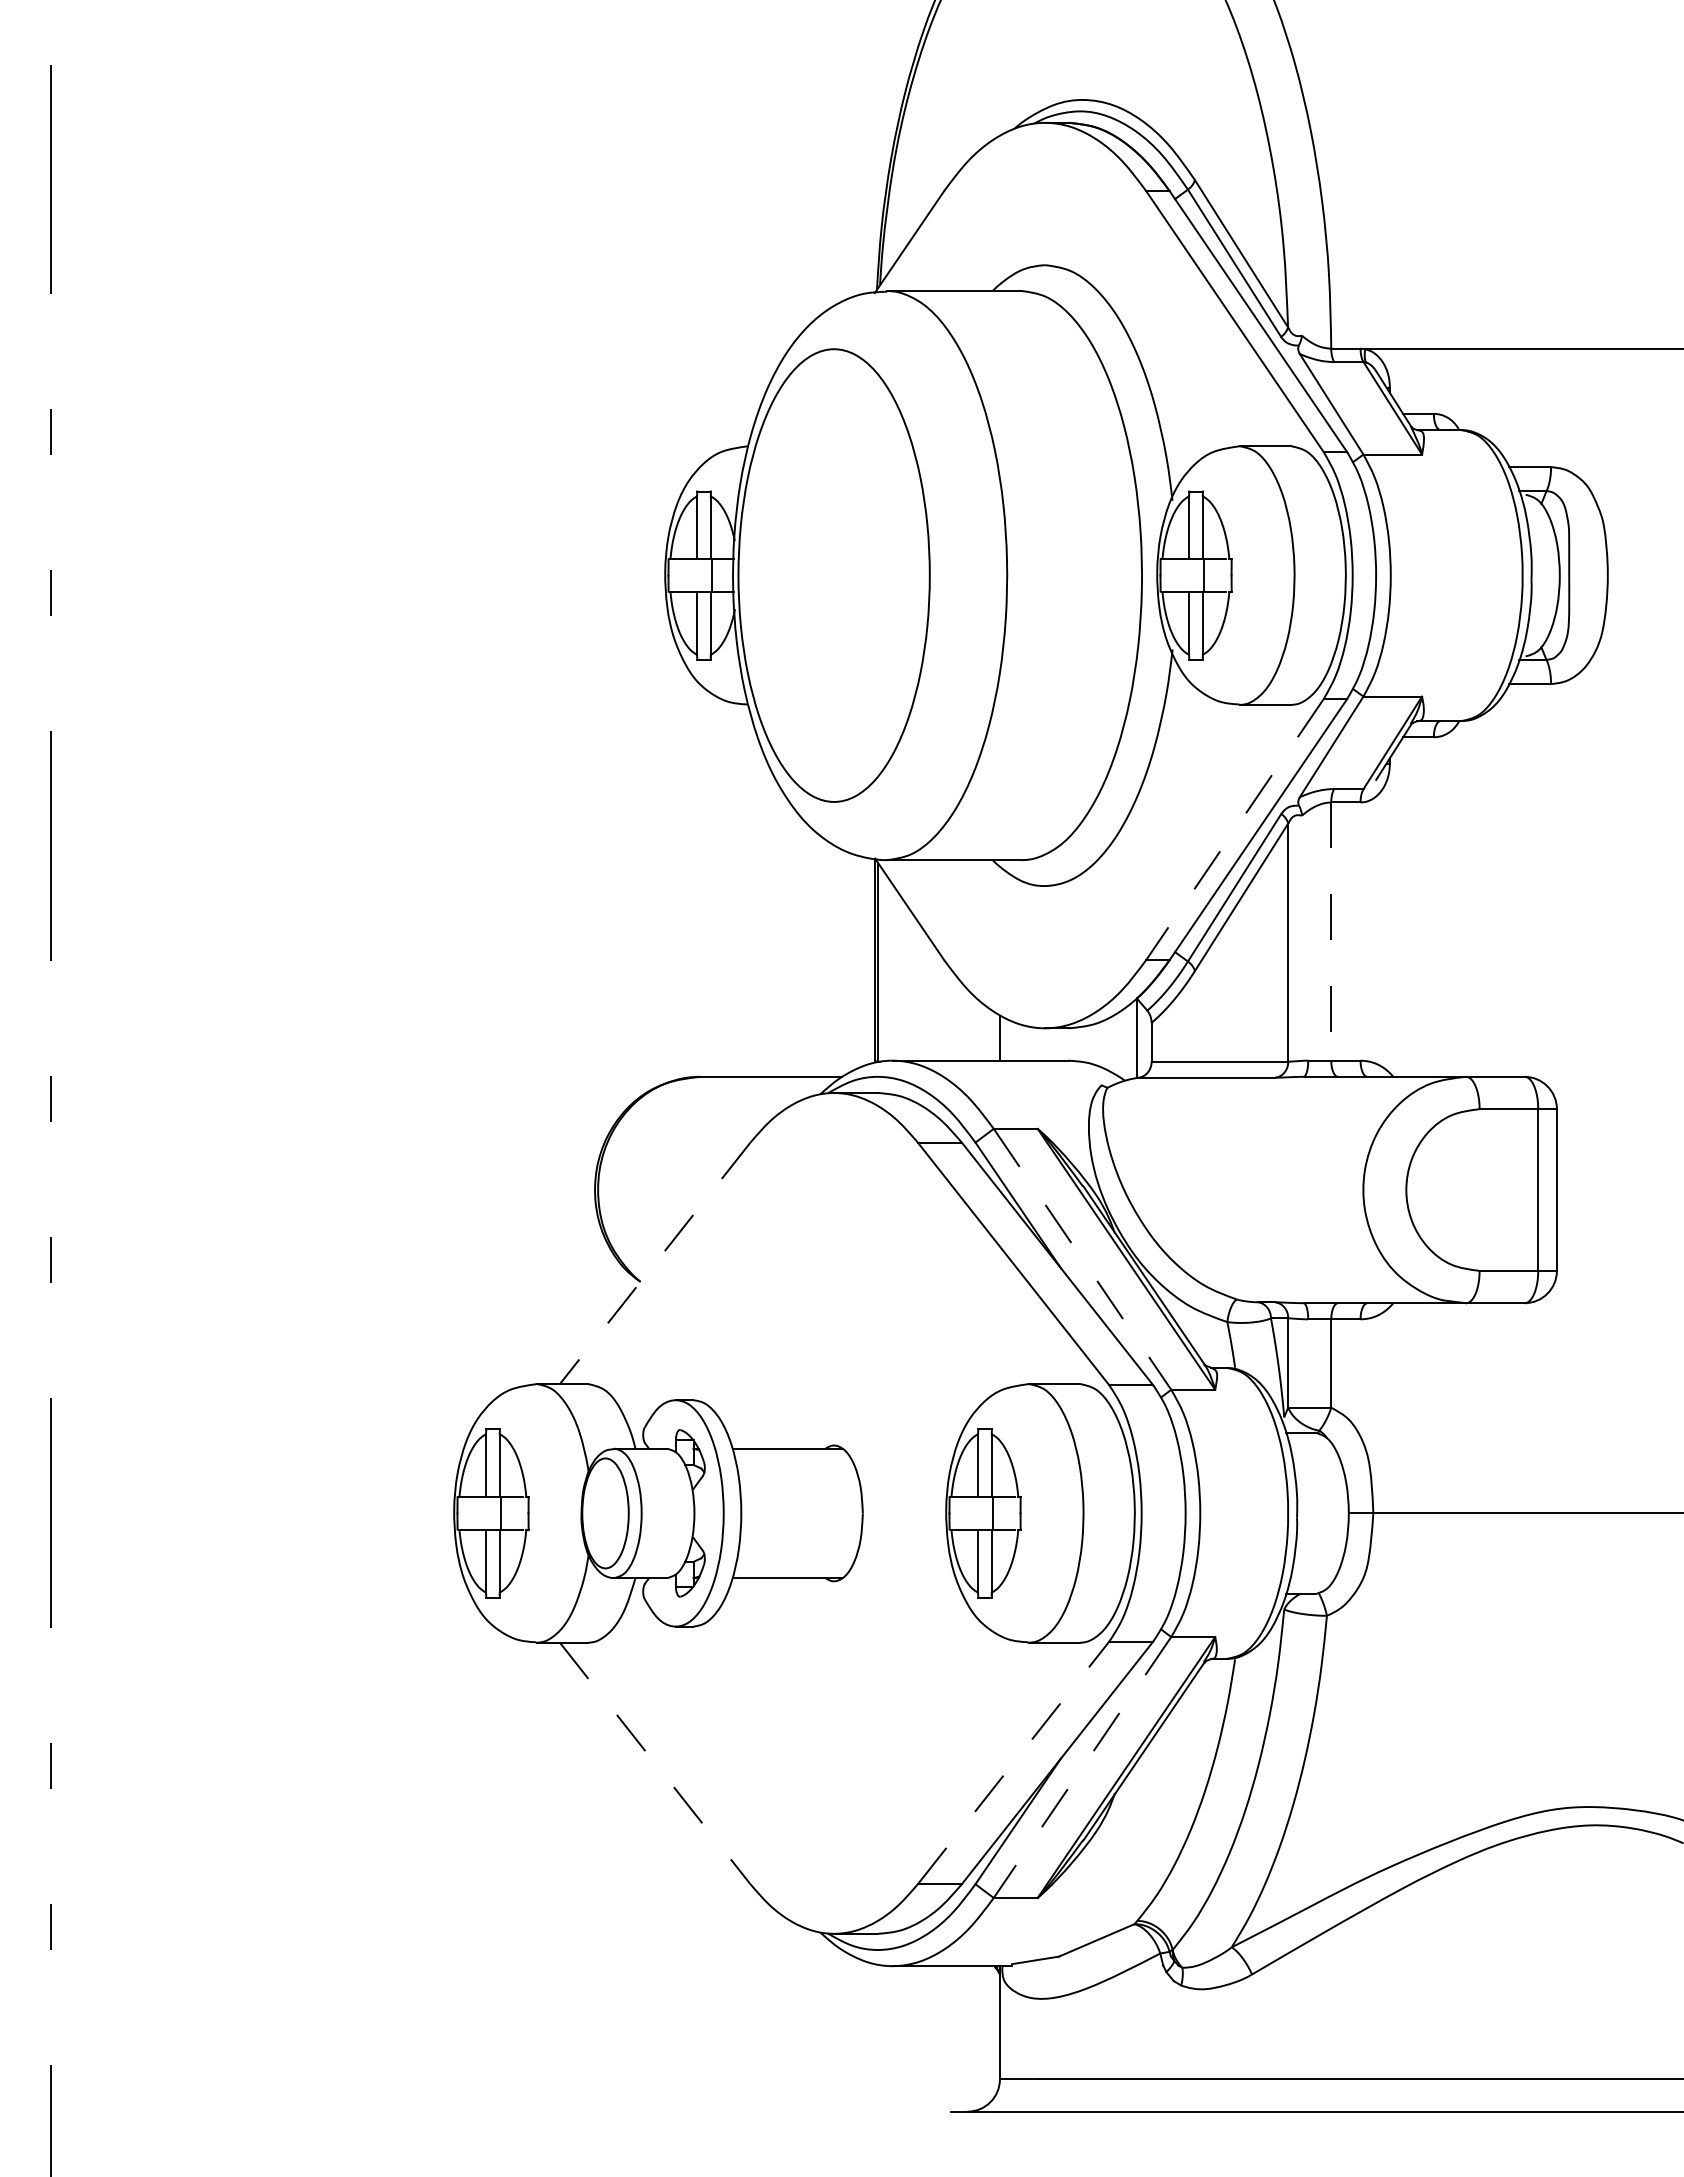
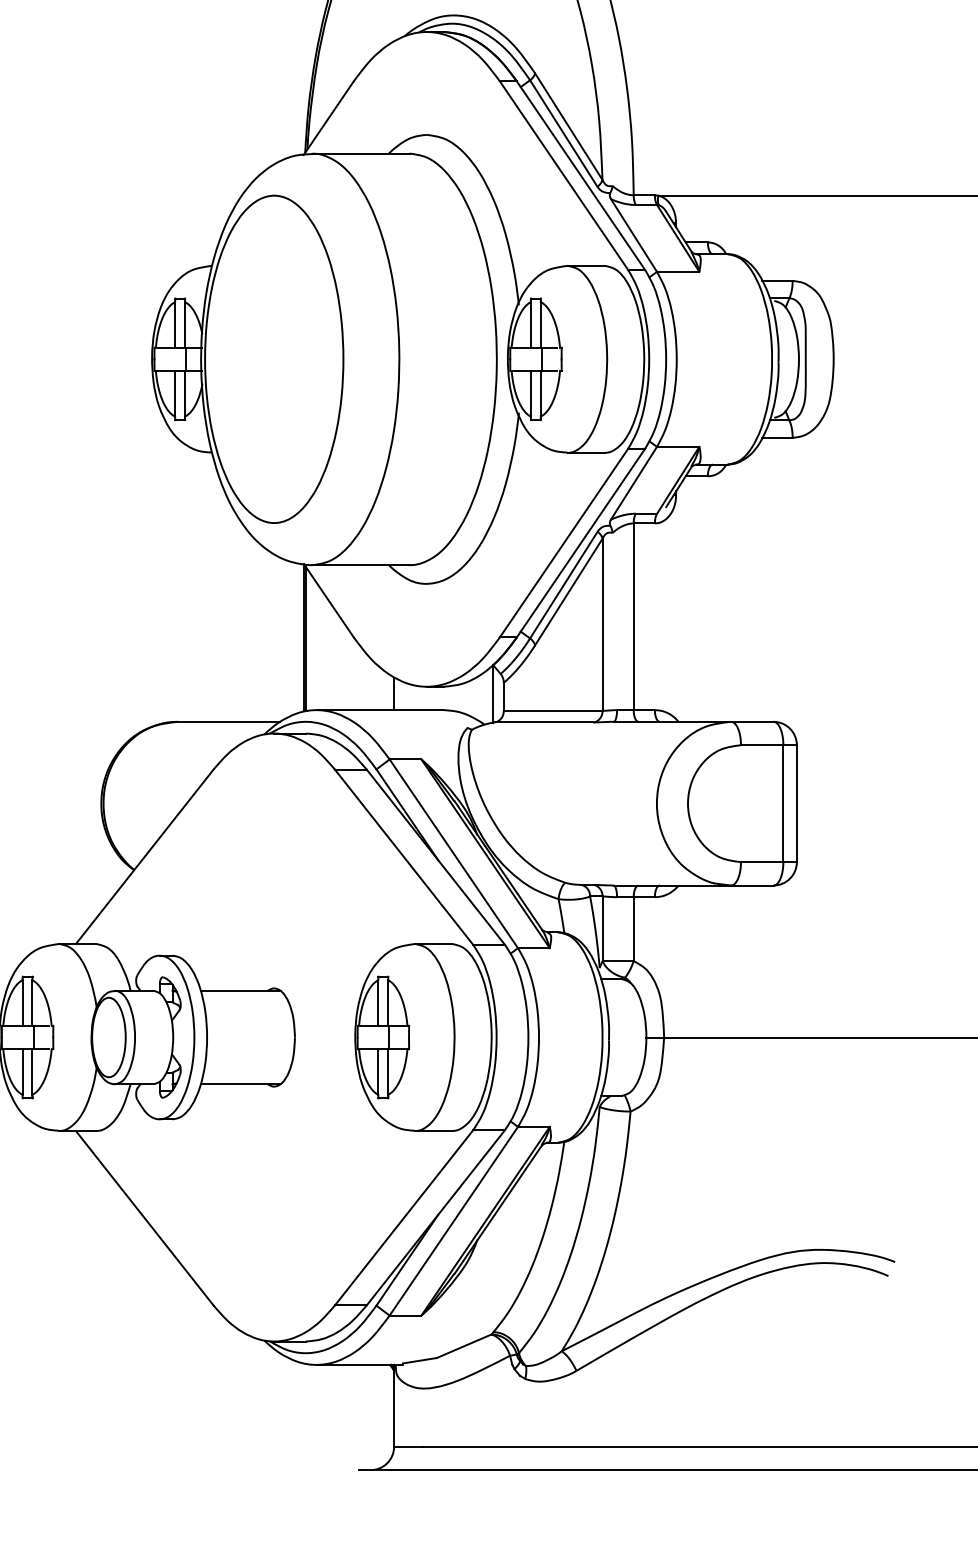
line: (1234, 829) -> (563, 542), dashed -> solid
line: (1331, 932) -> (633, 617), dashed -> solid
line: (1082, 1259) -> (453, 853), dashed -> solid
line: (655, 1263) -> (145, 856), dashed -> solid
line: (1013, 1762) -> (403, 1217), dashed -> solid
line: (655, 1763) -> (145, 1218), dashed -> solid
line: (1082, 1767) -> (453, 1221), dashed -> solid

